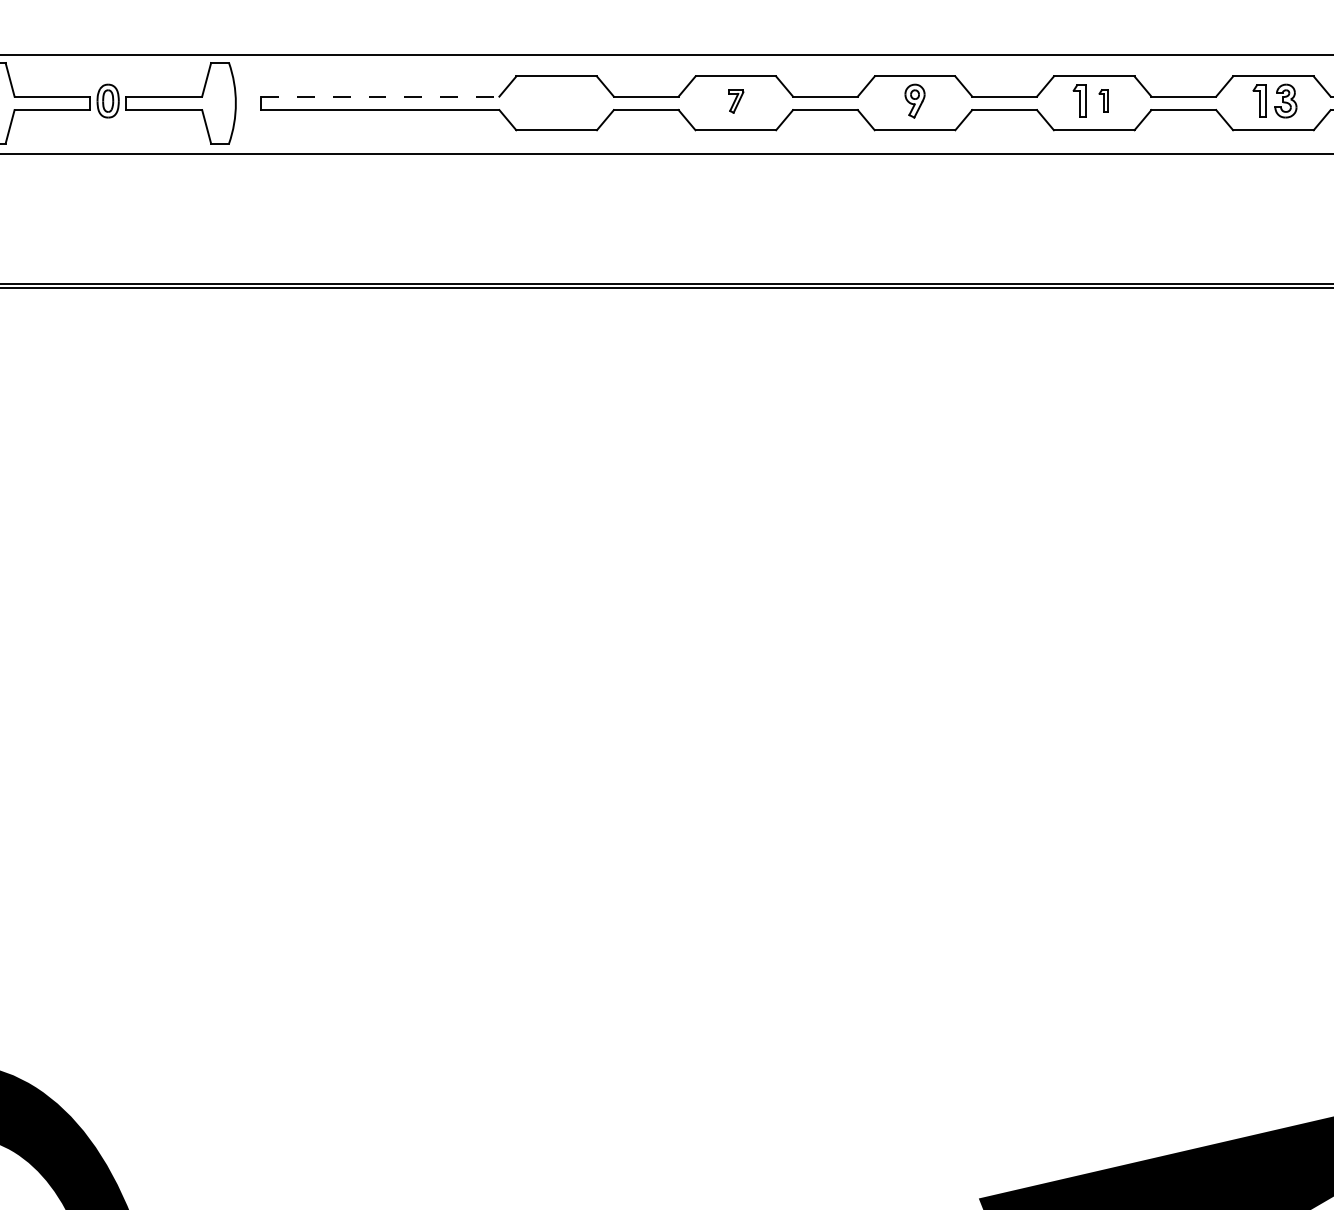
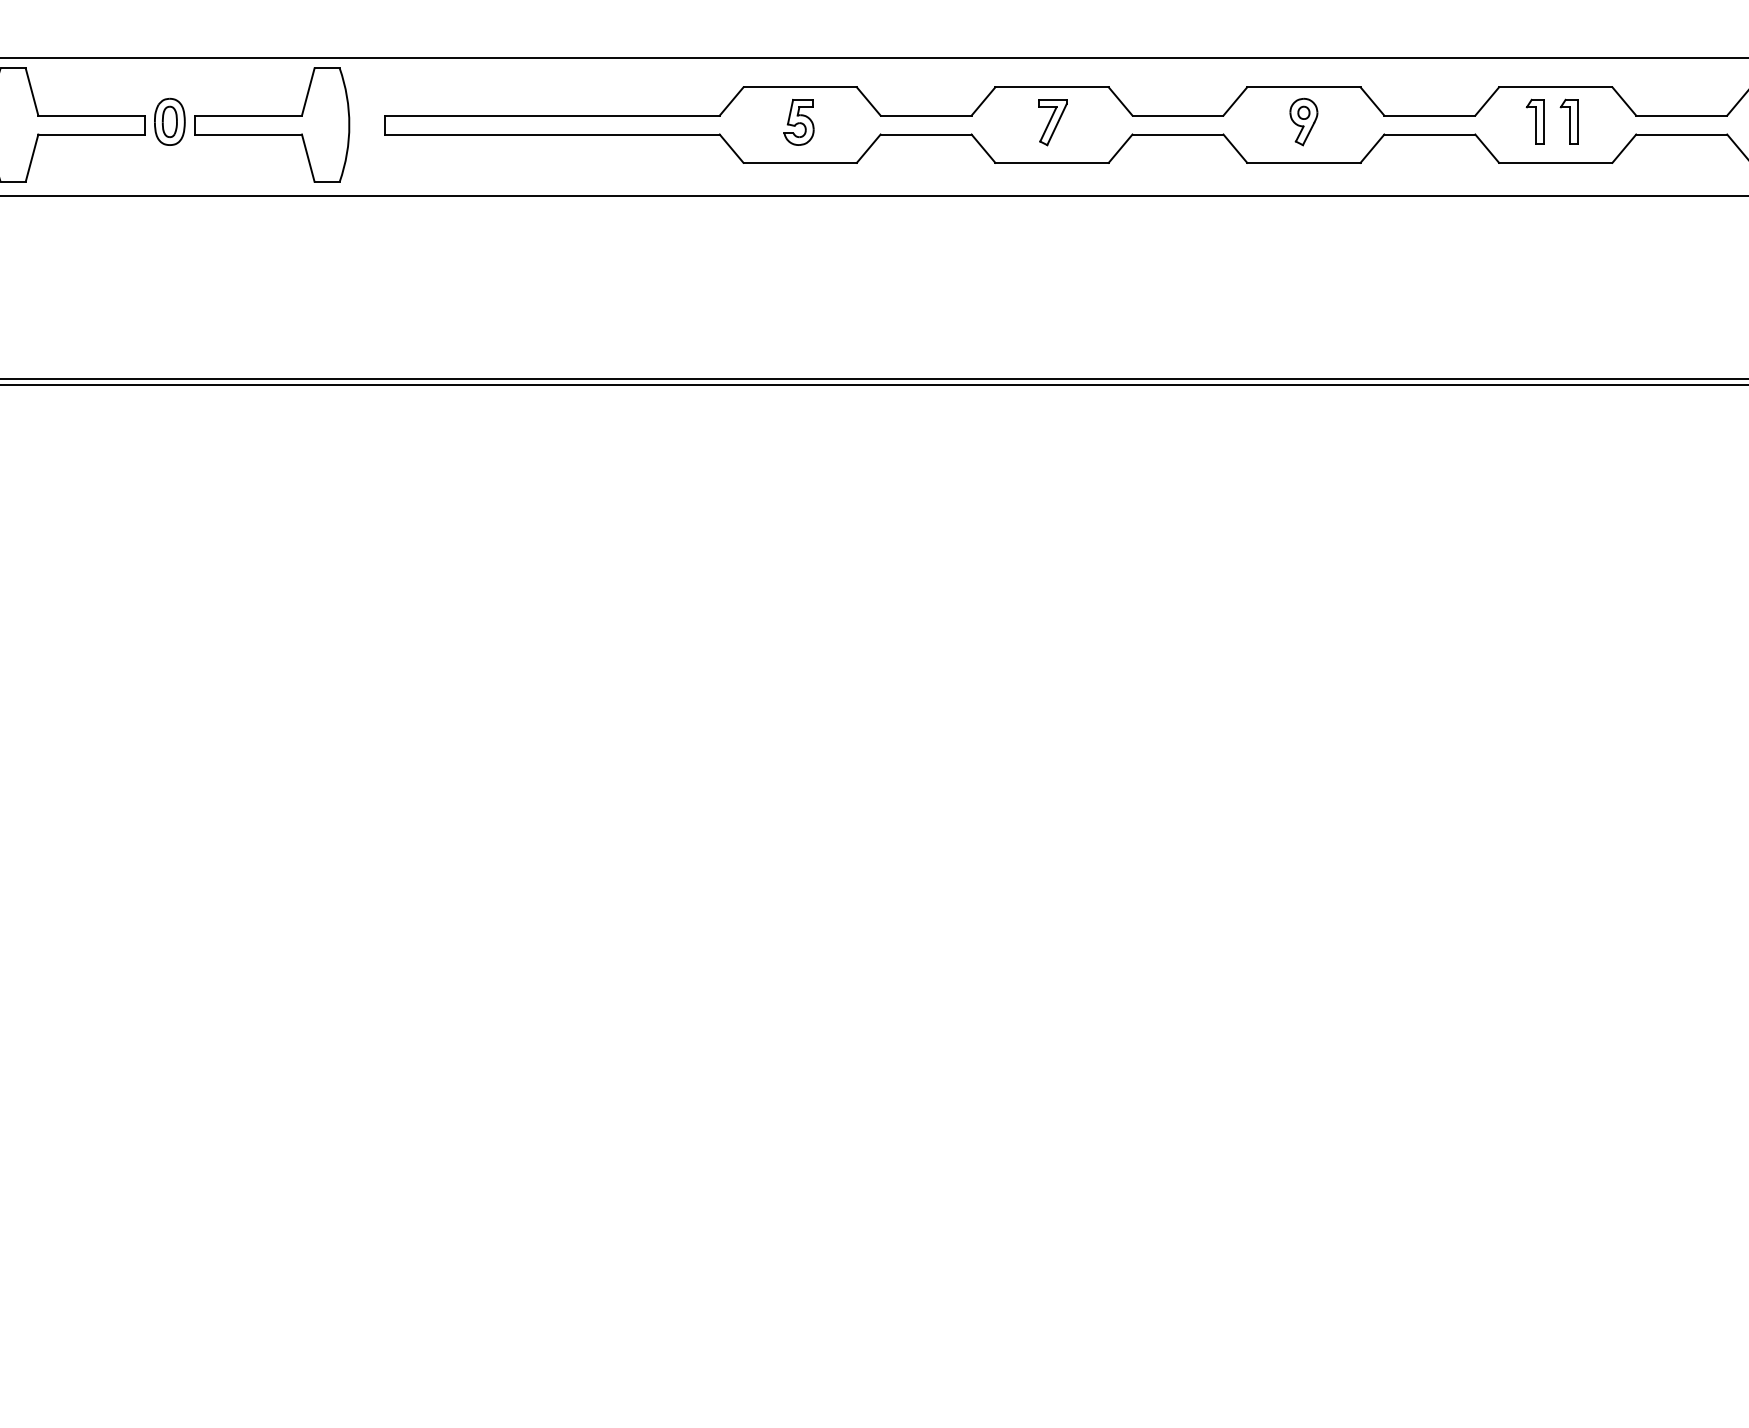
line: (380, 96) -> (552, 115), dashed -> solid
part: (1103, 100) -> (1568, 121), size x1.43
part: (555, 101) -> (798, 122), added
part: (736, 101) -> (1052, 122), size x1.43

